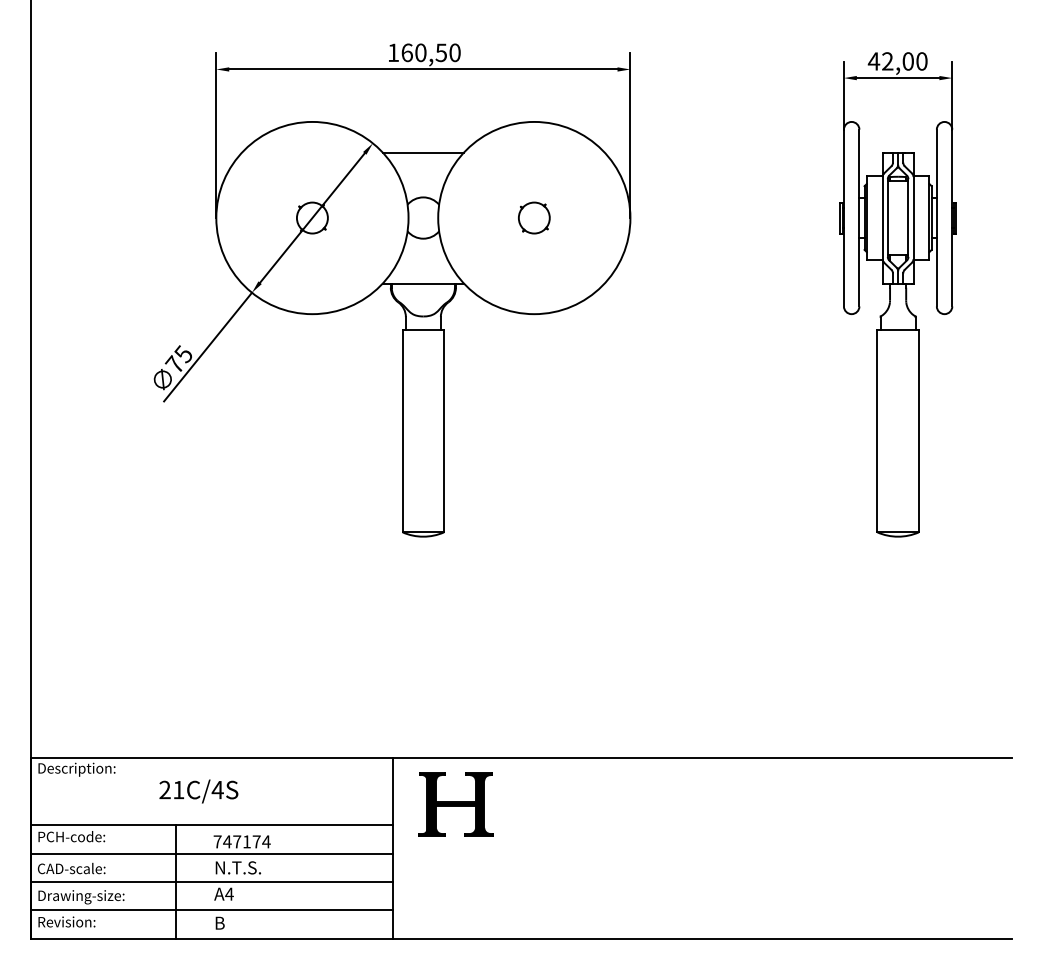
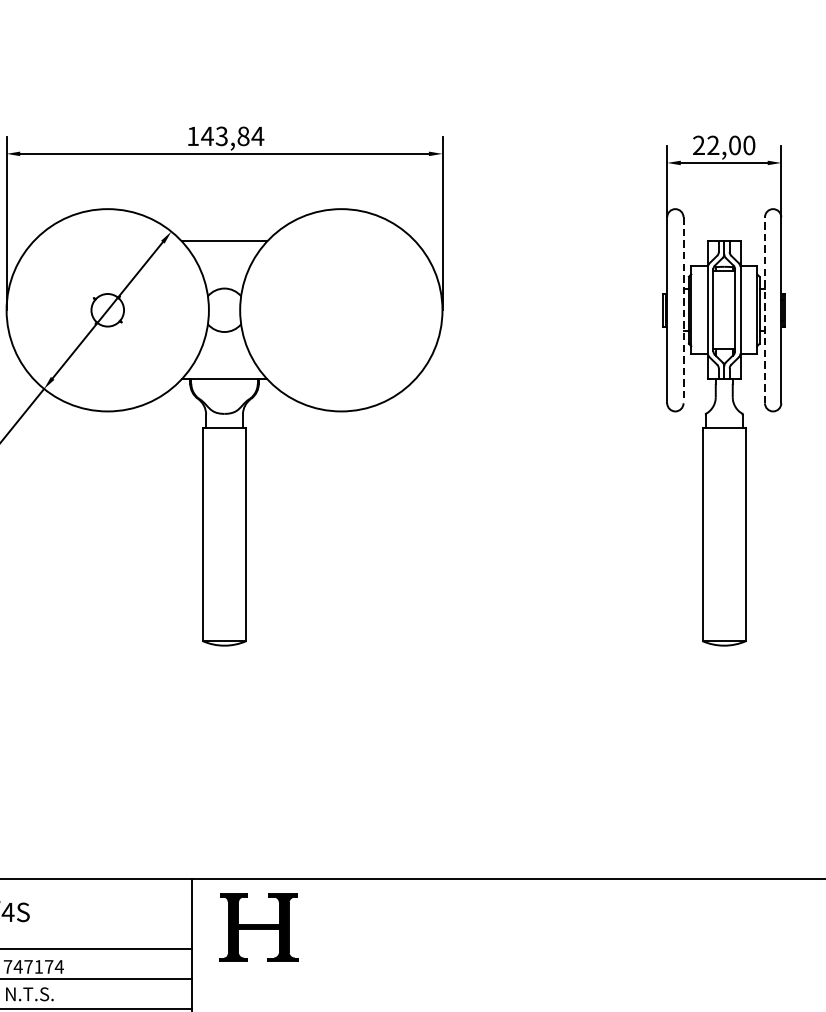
text: (431, 52) -> (233, 136), 160,50 -> 143,84
text: (873, 61) -> (698, 145), 42,00 -> 22,00
part: (534, 217) -> (341, 309), removed
line: (936, 217) -> (764, 309), solid -> dashed
line: (859, 218) -> (683, 310), solid -> dashed

